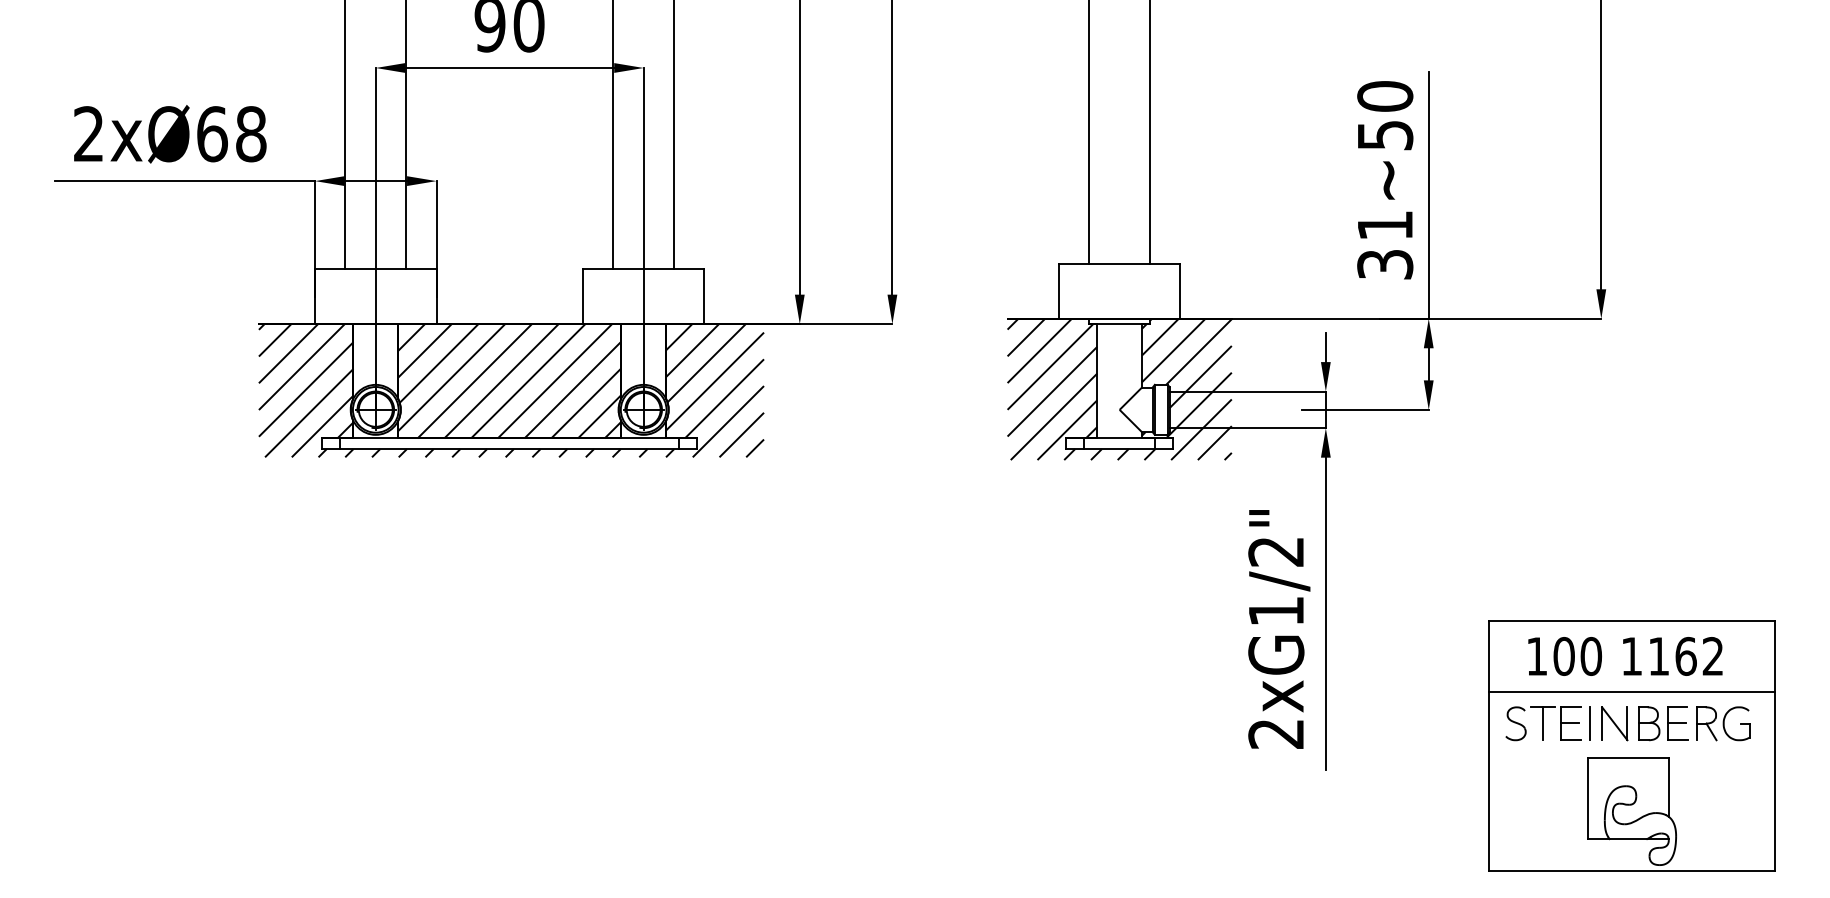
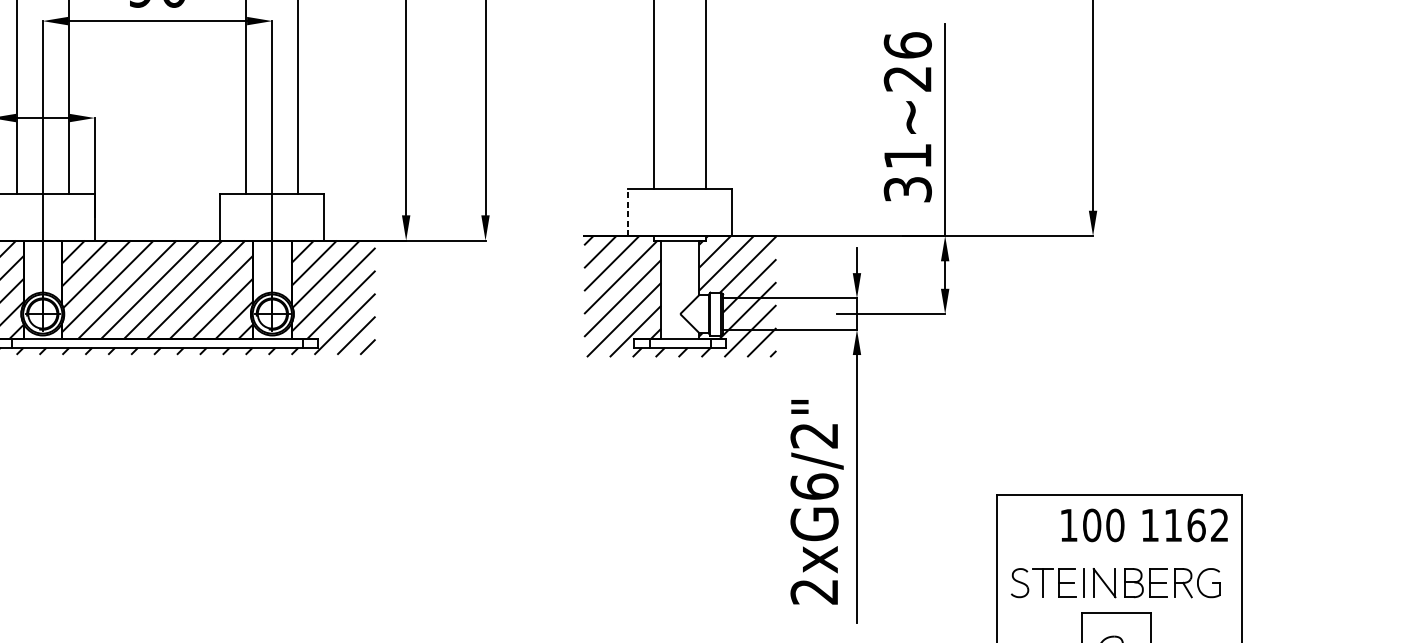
text: (1385, 115) -> (908, 61), 31~50 -> 31~26
line: (1058, 290) -> (627, 211), solid -> dashed
text: (1276, 610) -> (814, 486), 2xG1/2" -> 2xG6/2"
text: (1625, 656) -> (1144, 525), moved
line: (1632, 692) -> (1119, 556), removed

